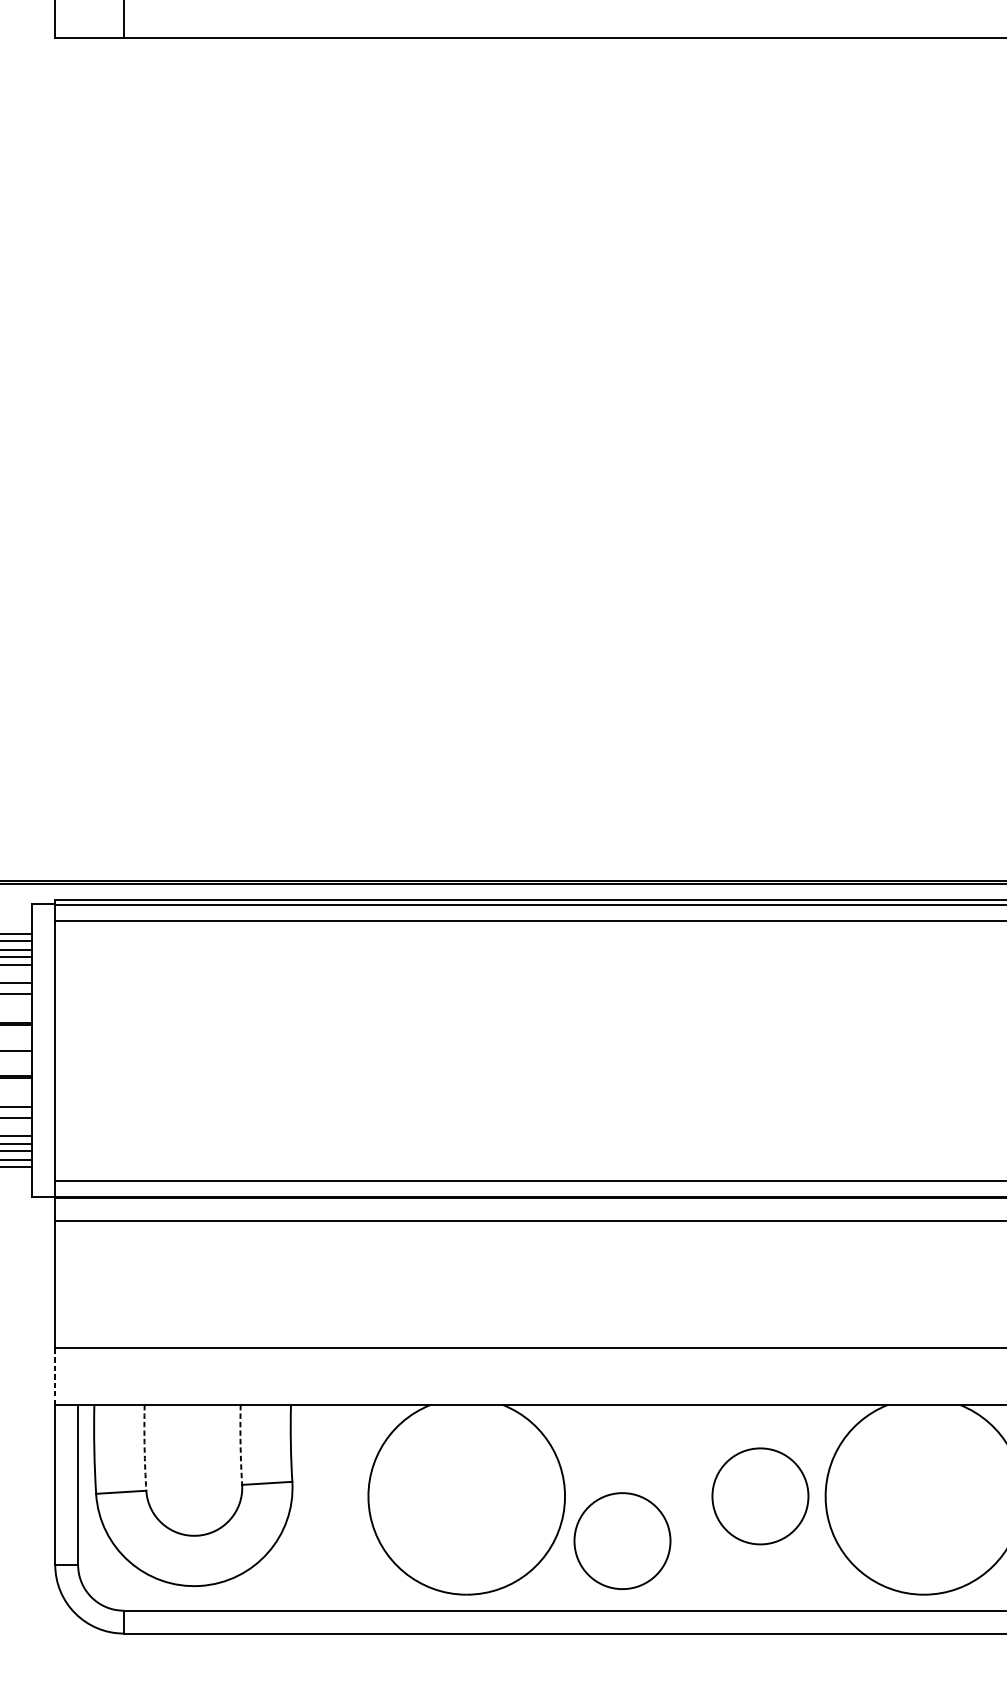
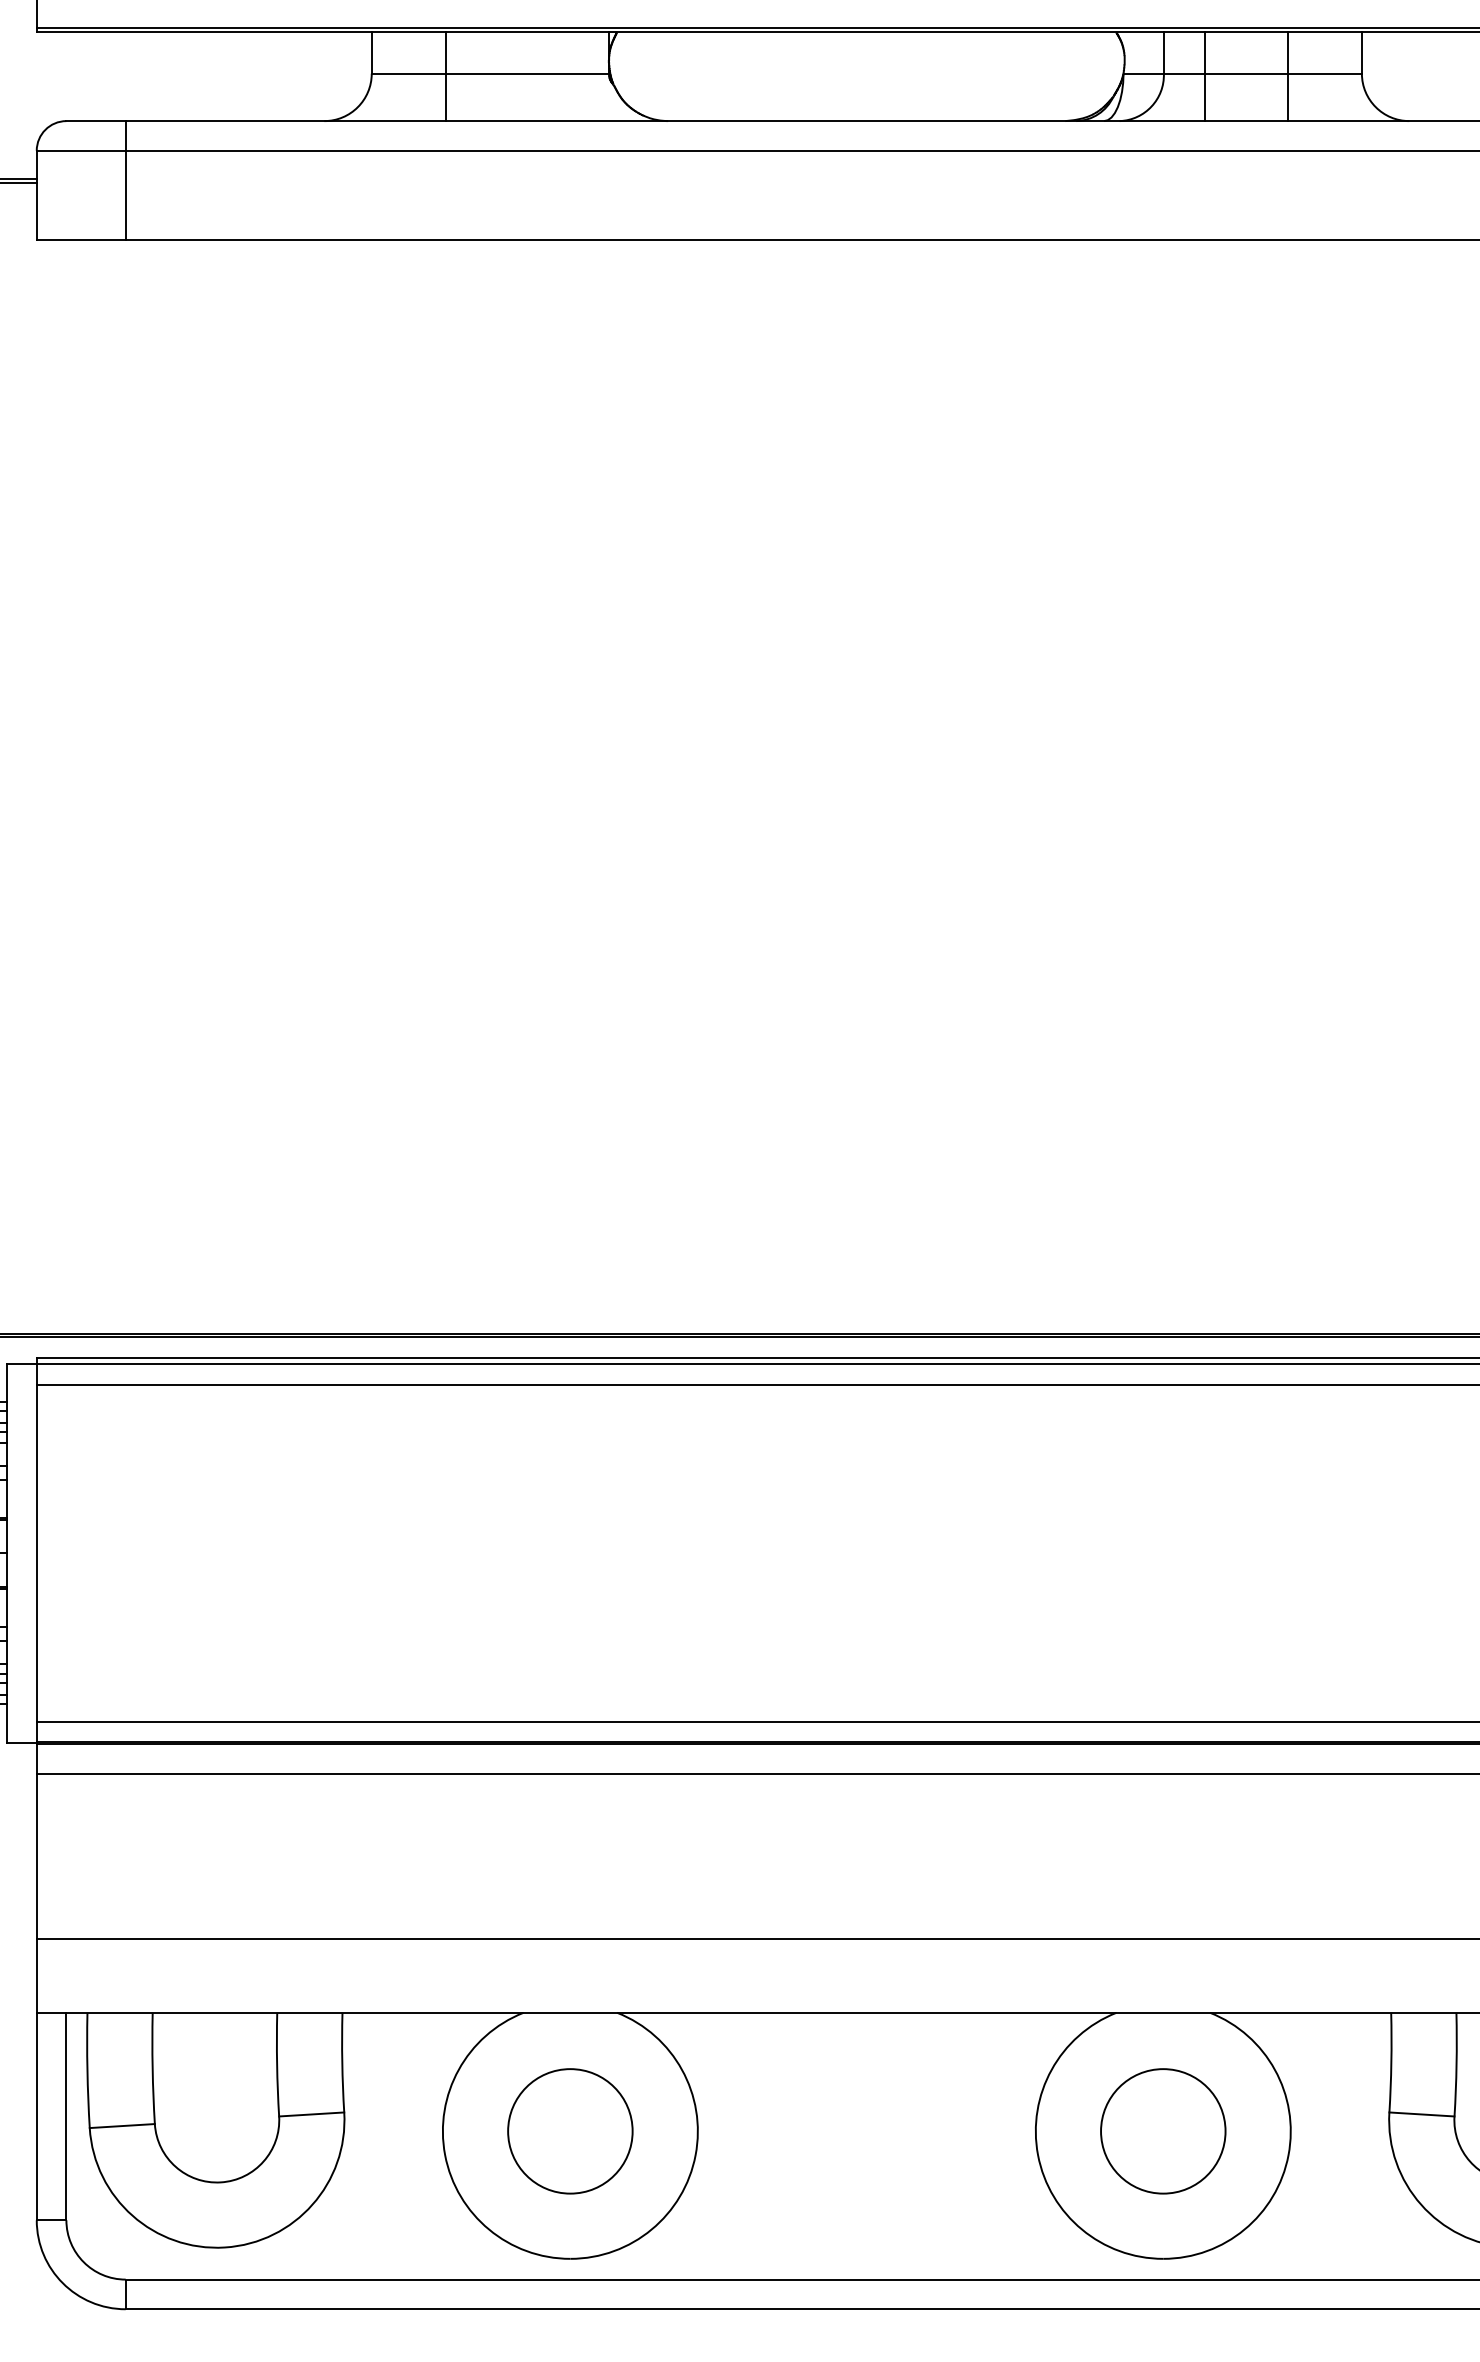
line: (55, 1376) -> (36, 1975), dashed -> solid
arc: (240, 1444) -> (277, 2064), dashed -> solid
arc: (144, 1447) -> (152, 2068), dashed -> solid
circle: (760, 1496) -> (1163, 2131), moved
circle: (622, 1541) -> (570, 2131), moved

